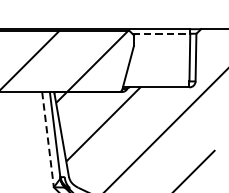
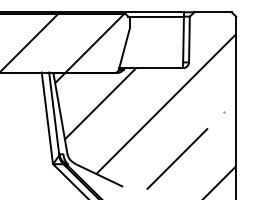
line: (161, 33) -> (156, 16), dashed -> solid
line: (48, 139) -> (47, 118), dashed -> solid

